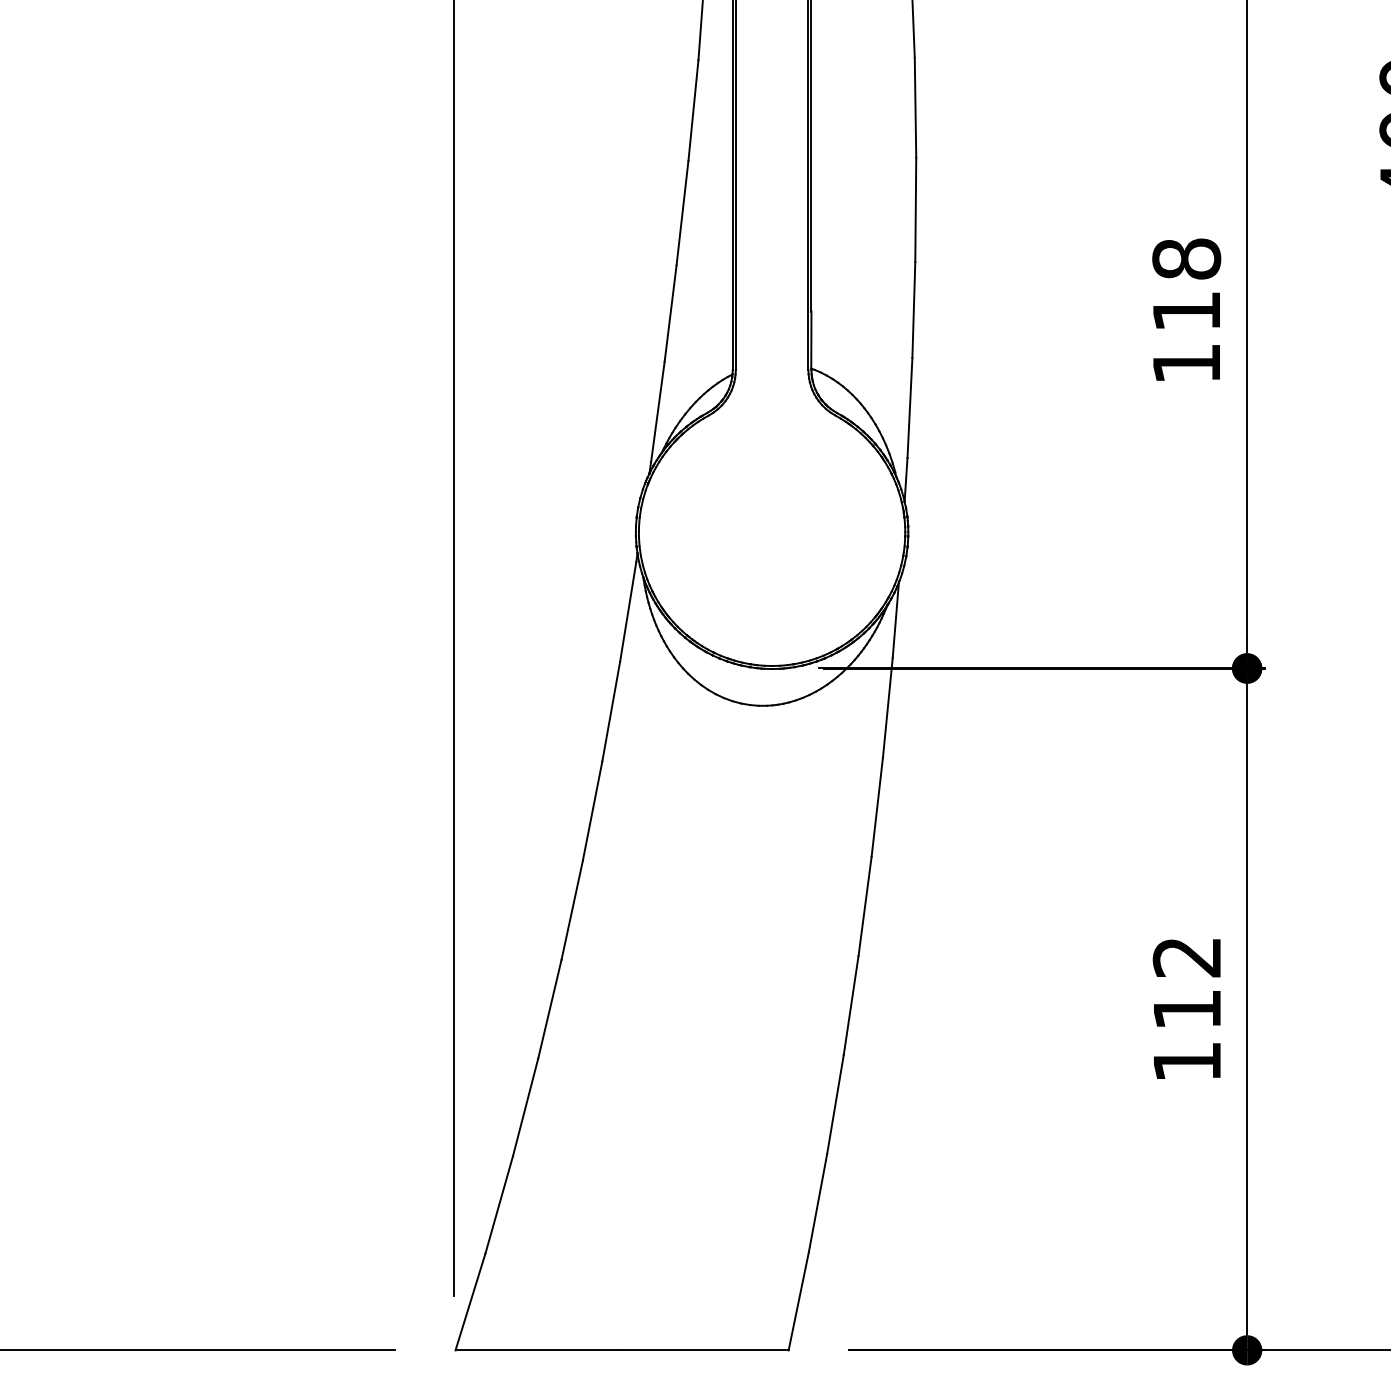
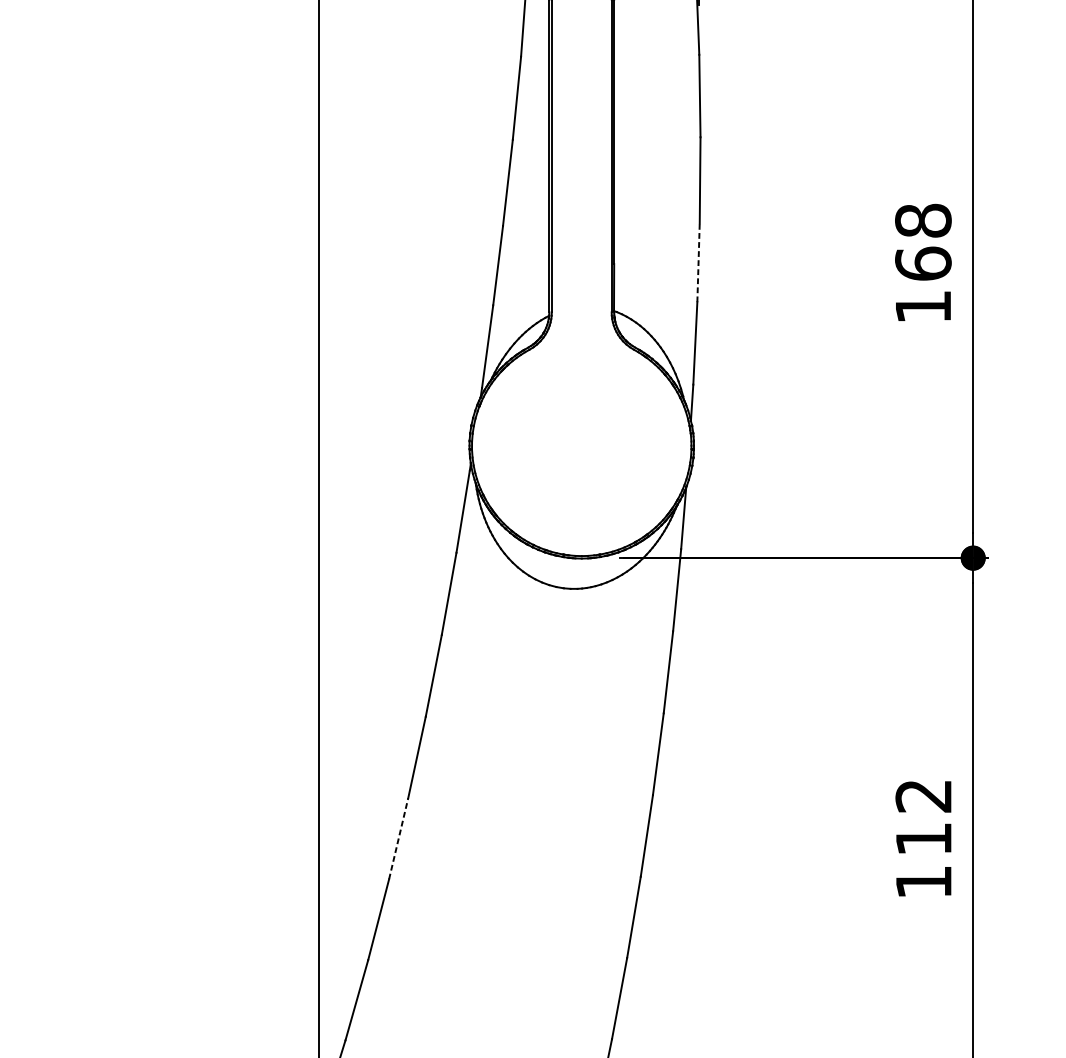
line: (913, 309) -> (698, 262), solid -> dashed
text: (1186, 310) -> (923, 263), 118 -> 168
line: (549, 1009) -> (398, 839), solid -> dashed

